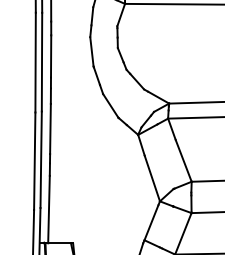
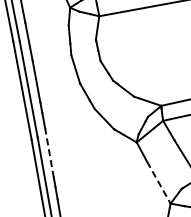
line: (50, 128) -> (49, 152), solid -> dashed
line: (152, 179) -> (159, 183), solid -> dashed

